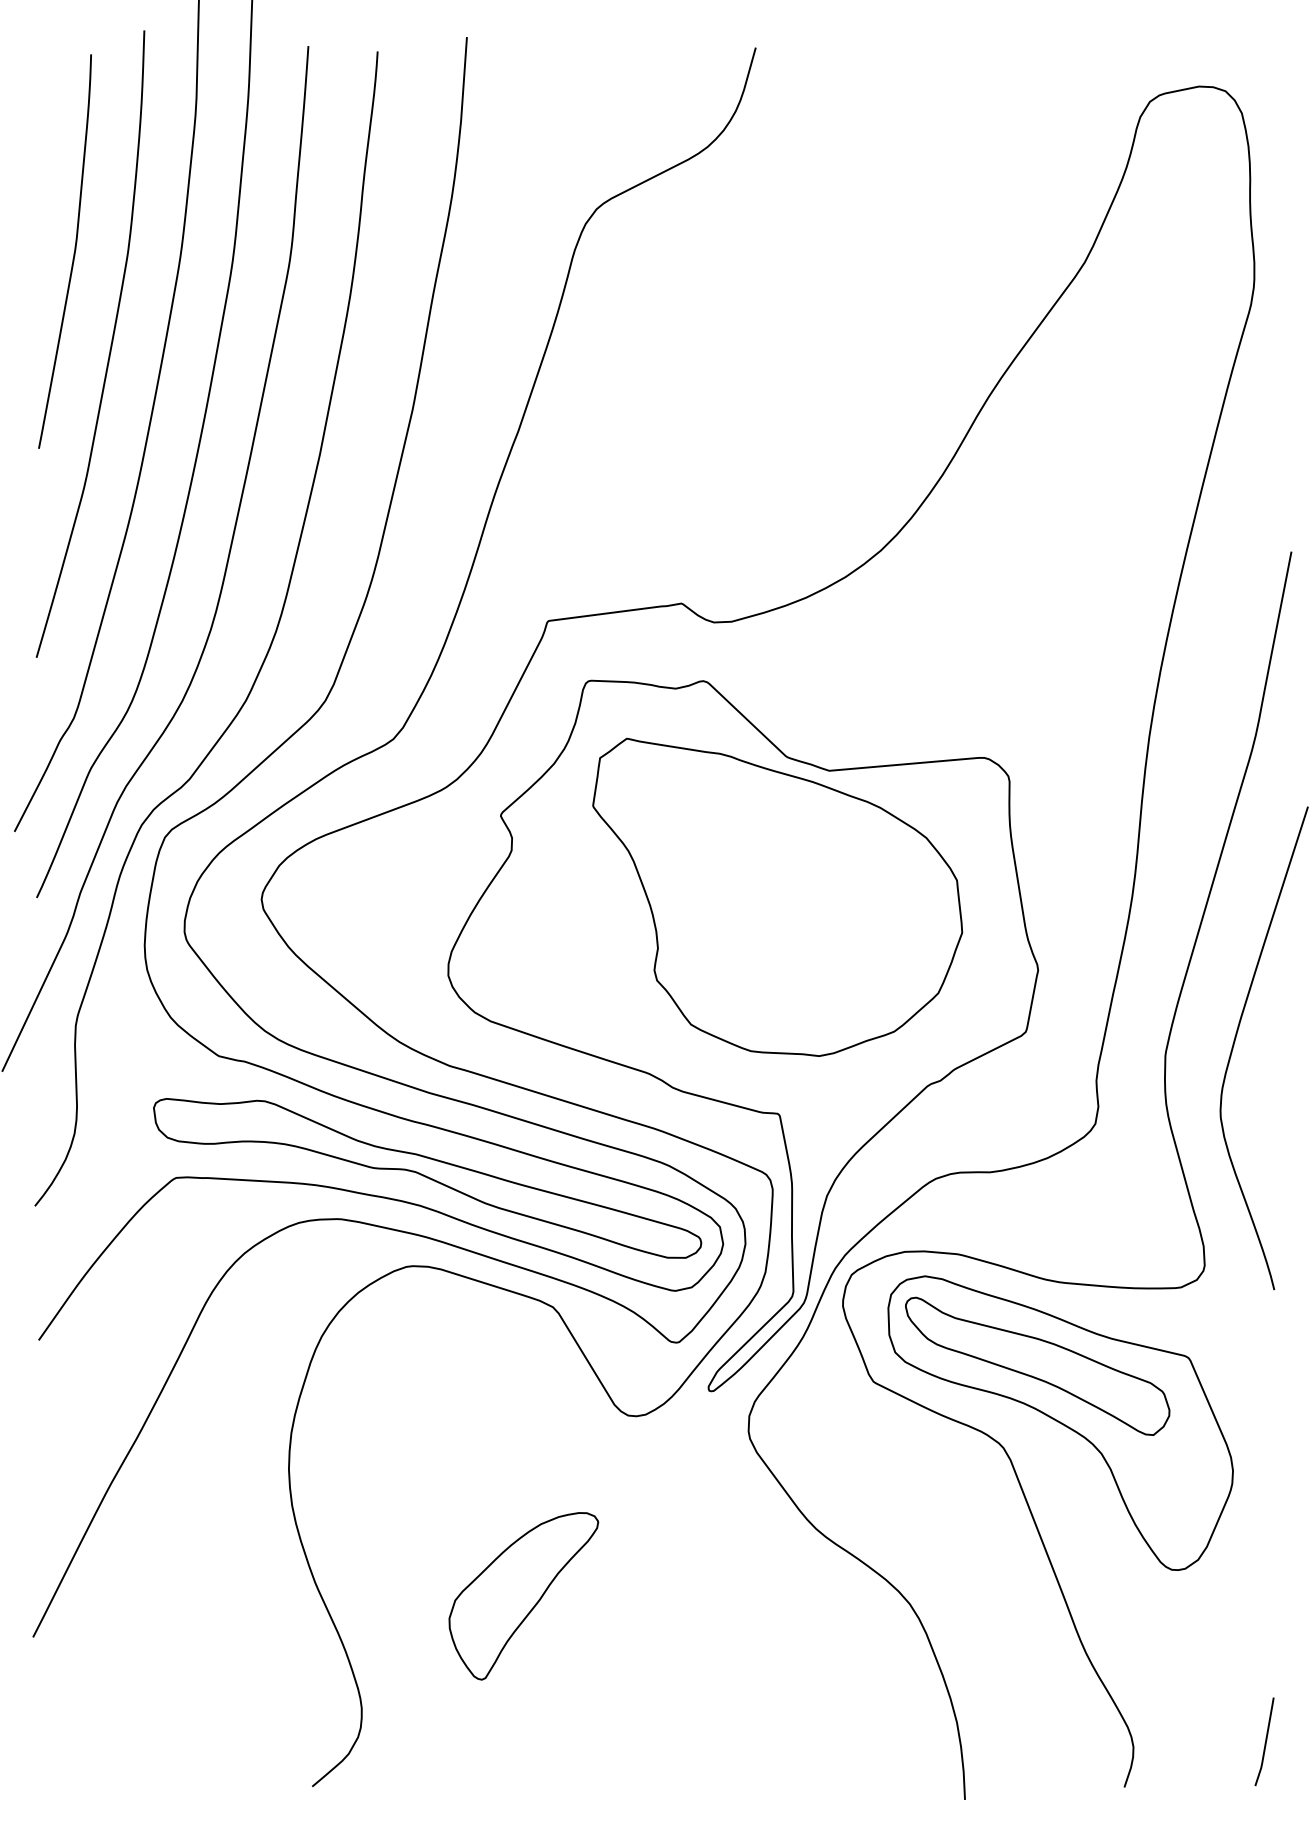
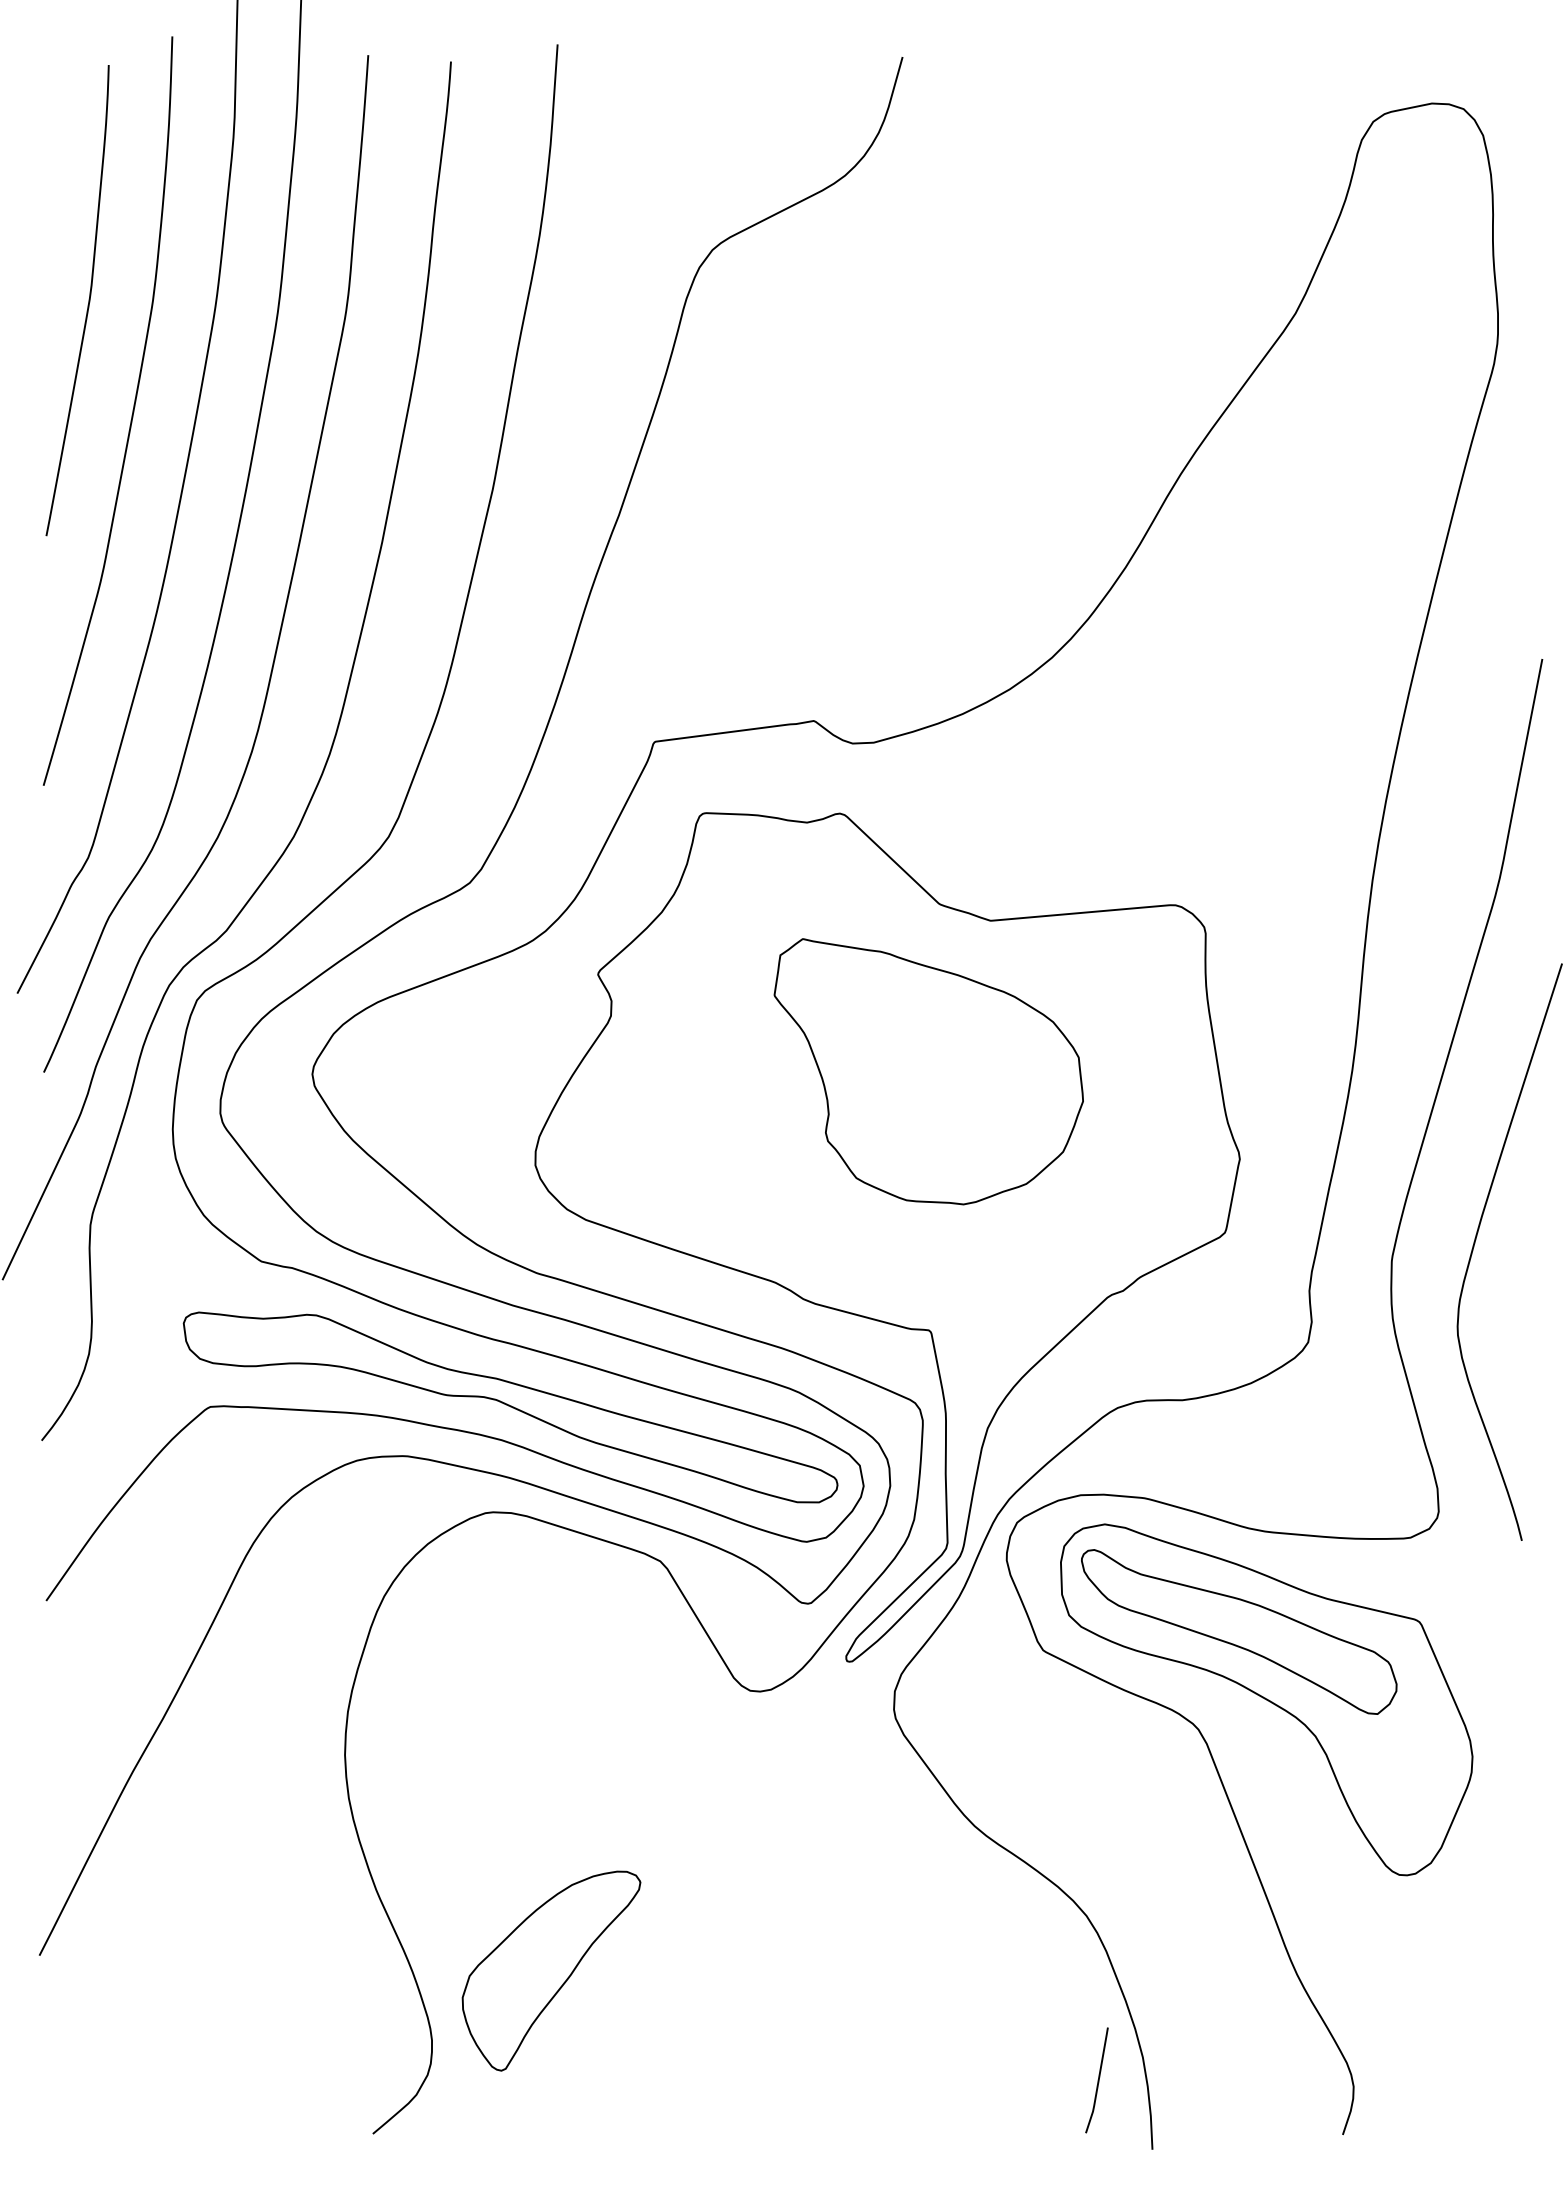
part: (777, 896) -> (928, 1070), size x0.7
part: (523, 1596) -> (551, 1971), moved
line: (1265, 1741) -> (1098, 2080), moved

